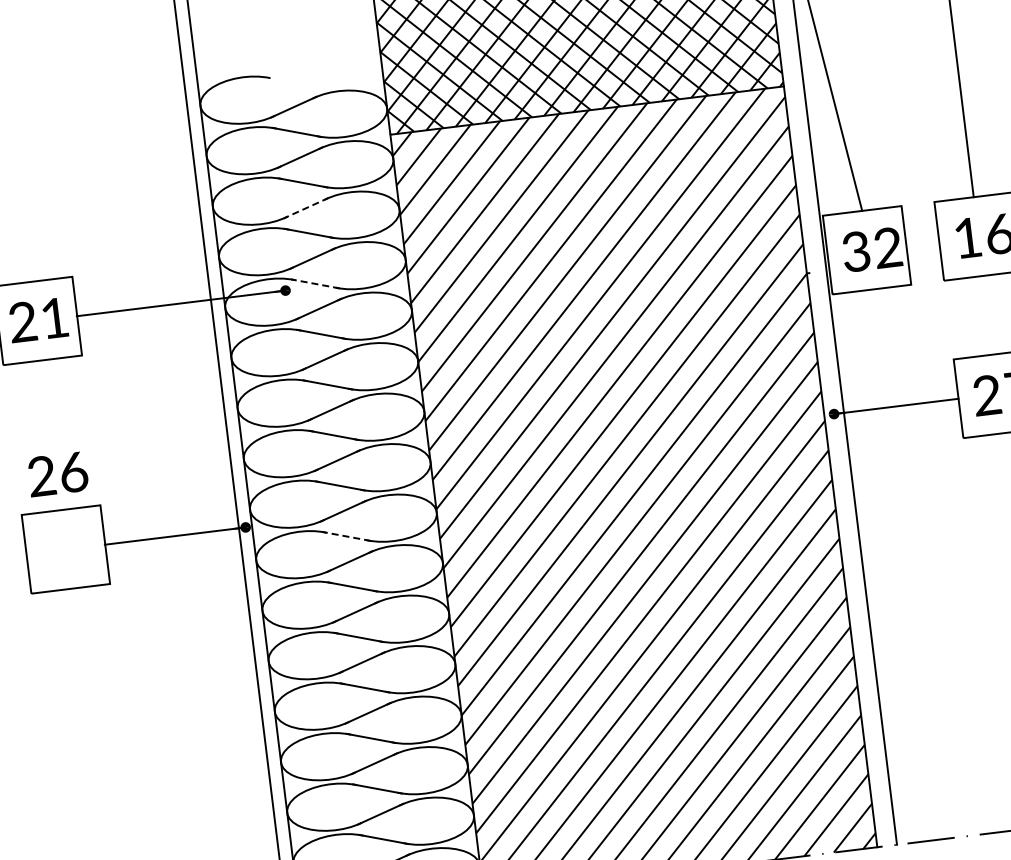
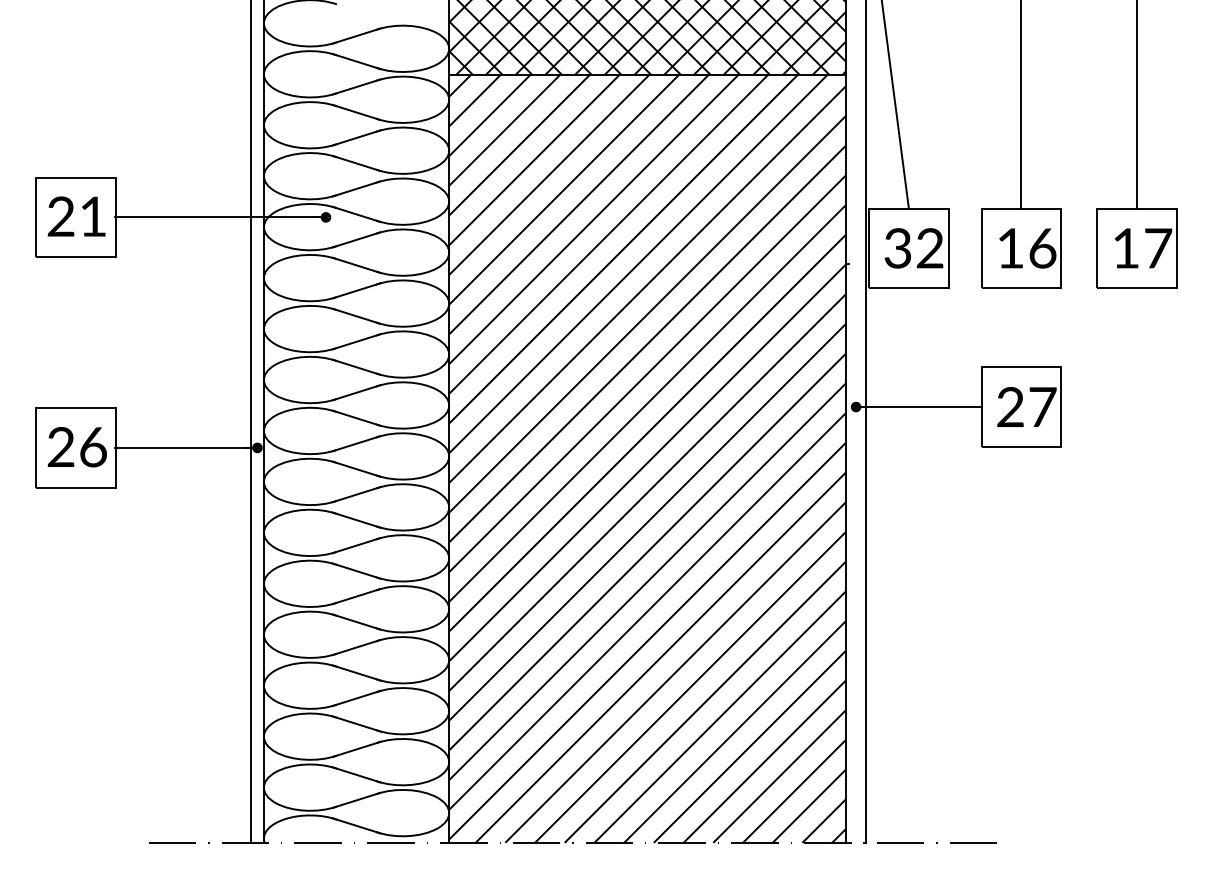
line: (306, 207) -> (356, 137), dashed -> solid
line: (315, 284) -> (356, 214), dashed -> solid
text: (57, 474) -> (76, 447), moved
line: (346, 536) -> (356, 469), dashed -> solid

